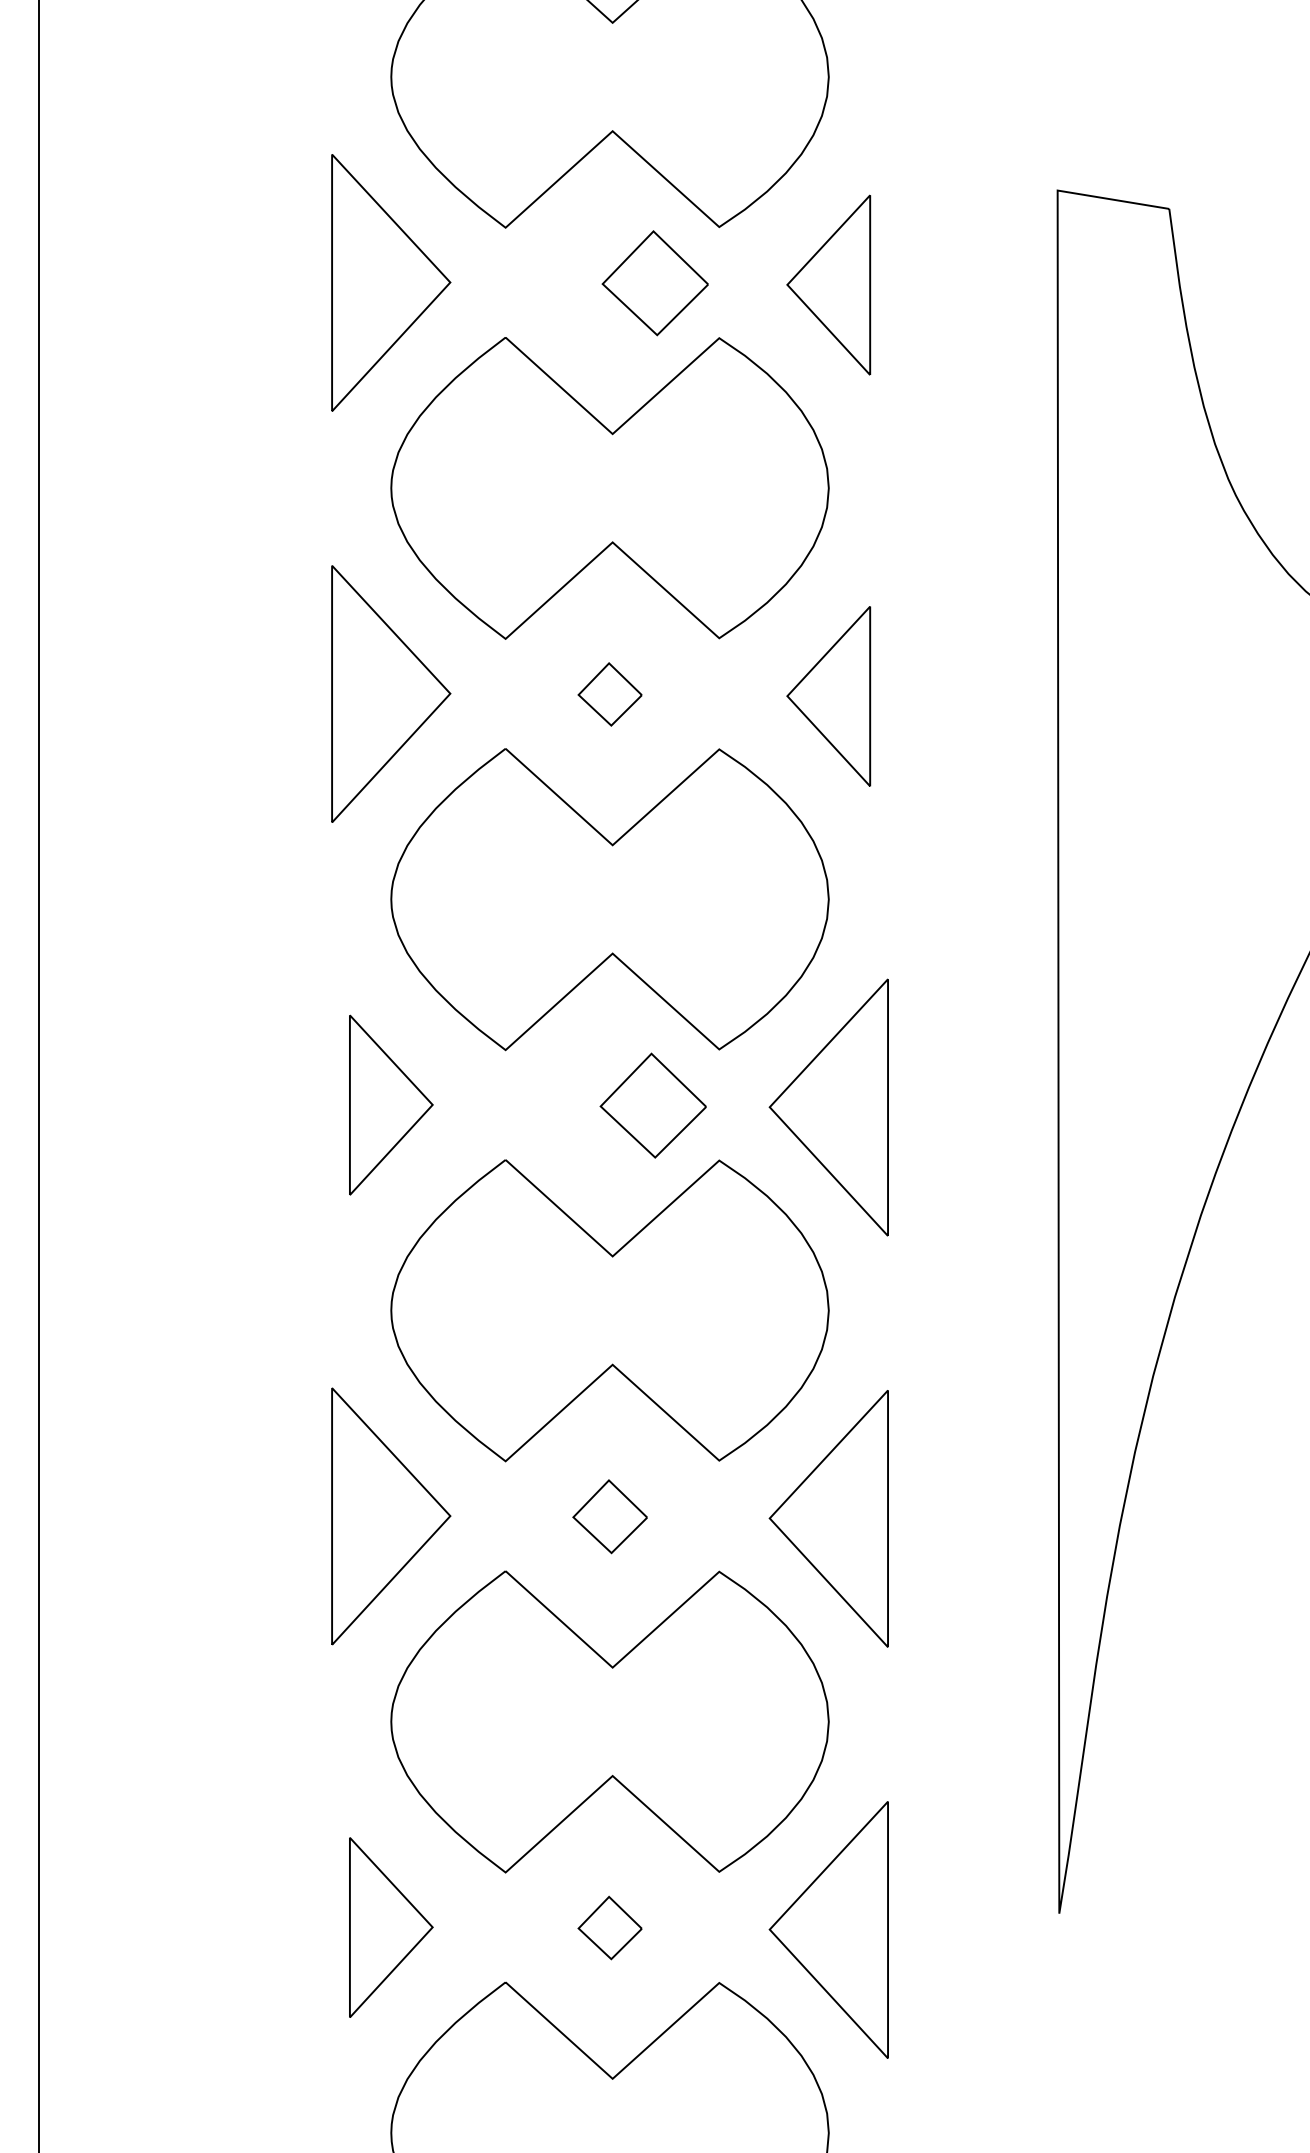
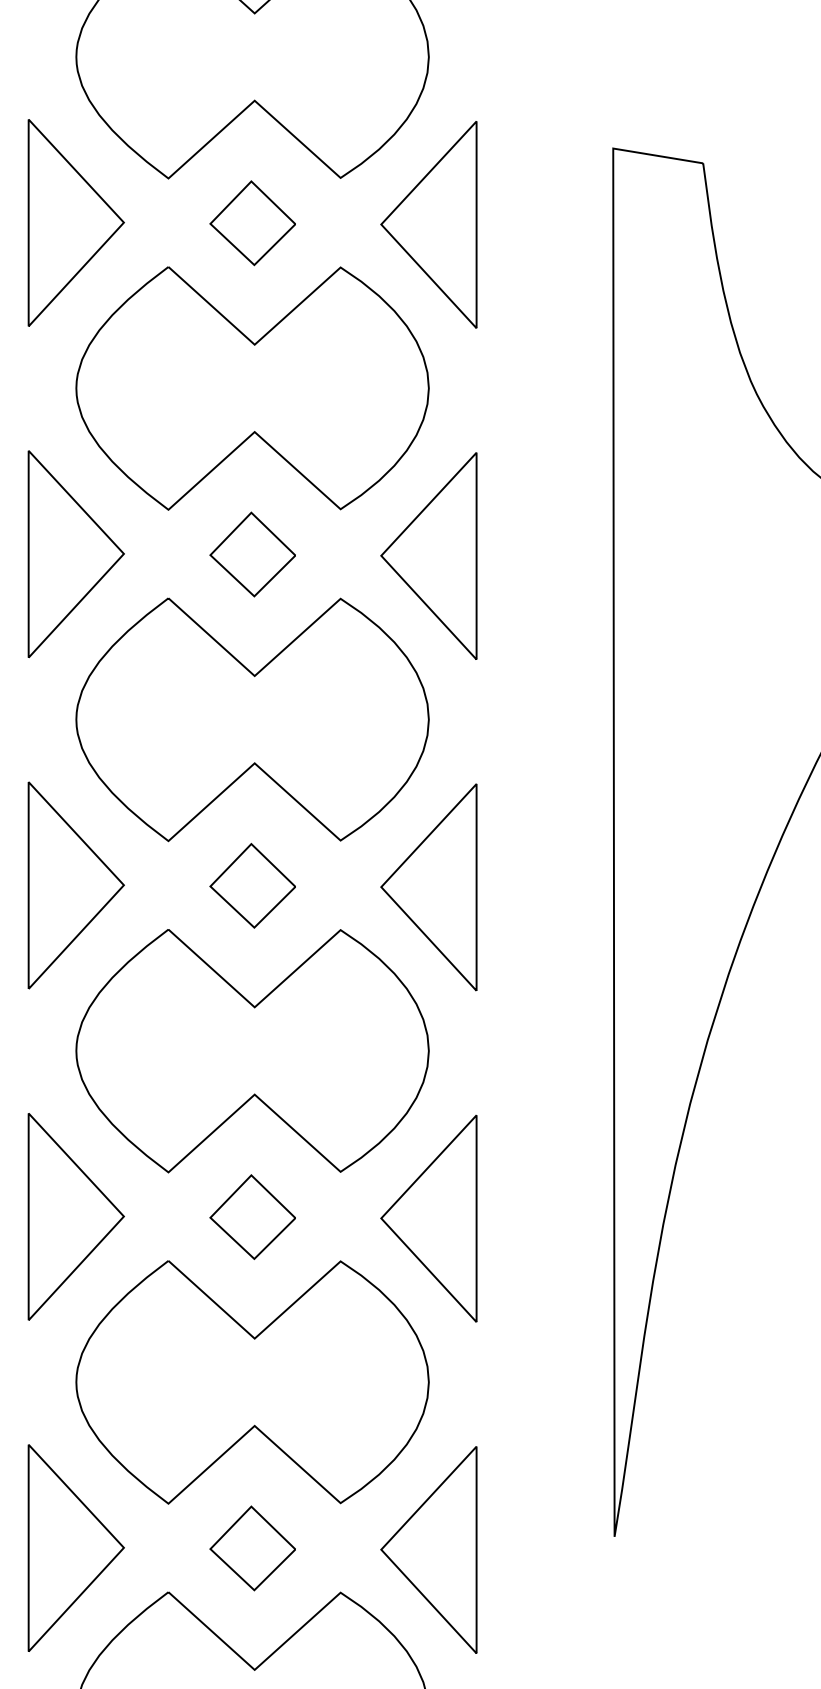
part: (654, 283) -> (252, 223), moved
part: (828, 284) -> (428, 224), size x1.43
part: (609, 694) -> (252, 554), size x1.67
part: (828, 696) -> (428, 556), size x1.43
part: (391, 1104) -> (76, 884), size x1.43
part: (652, 1105) -> (252, 885), moved
part: (609, 1516) -> (252, 1216), size x1.43
part: (391, 1927) -> (76, 1548), size x1.43
part: (609, 1927) -> (252, 1548), size x1.67

